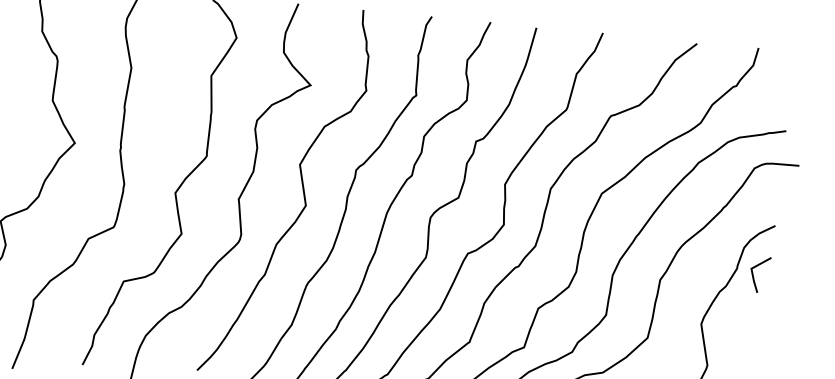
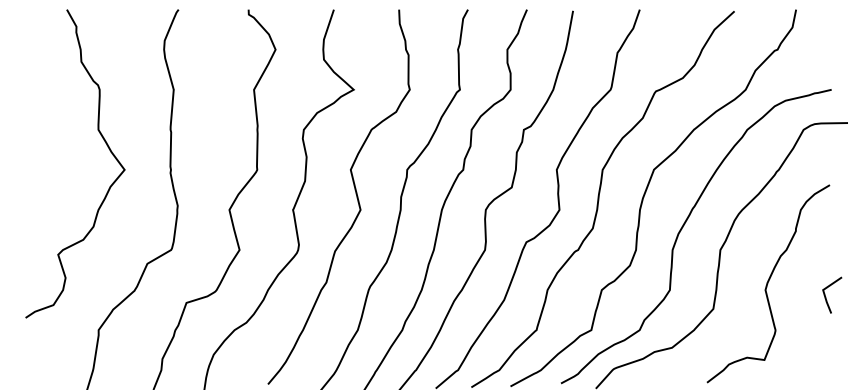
line: (754, 276) -> (826, 297), moved

